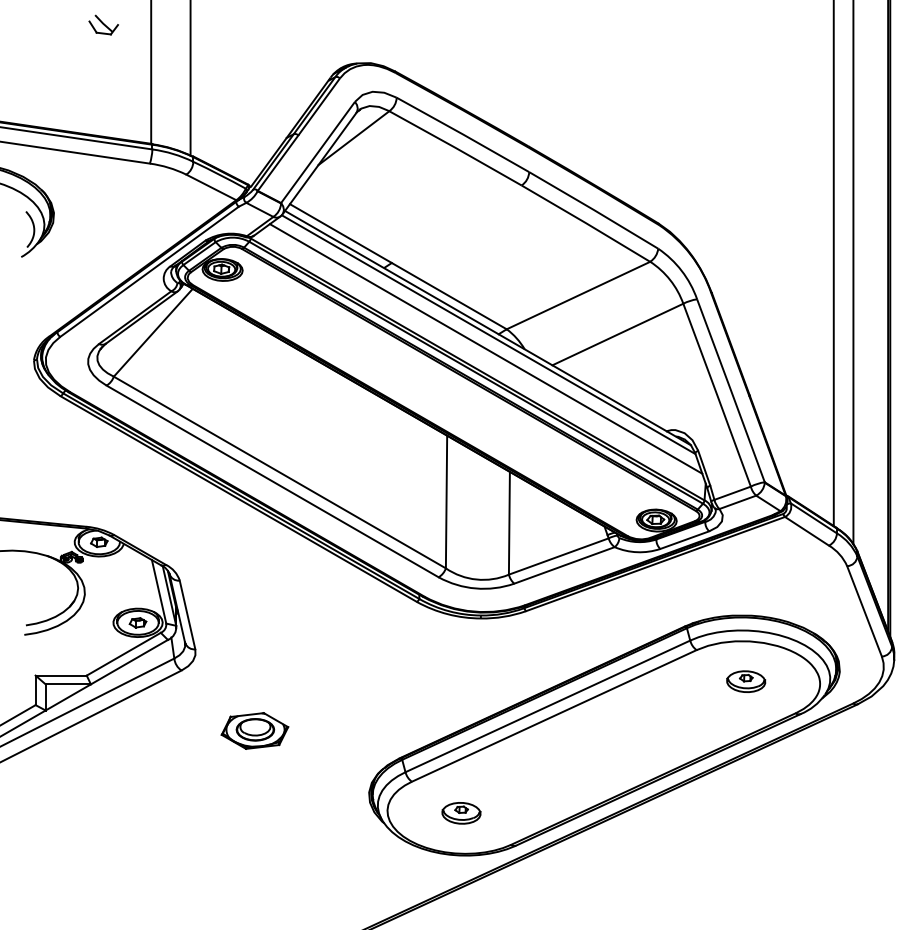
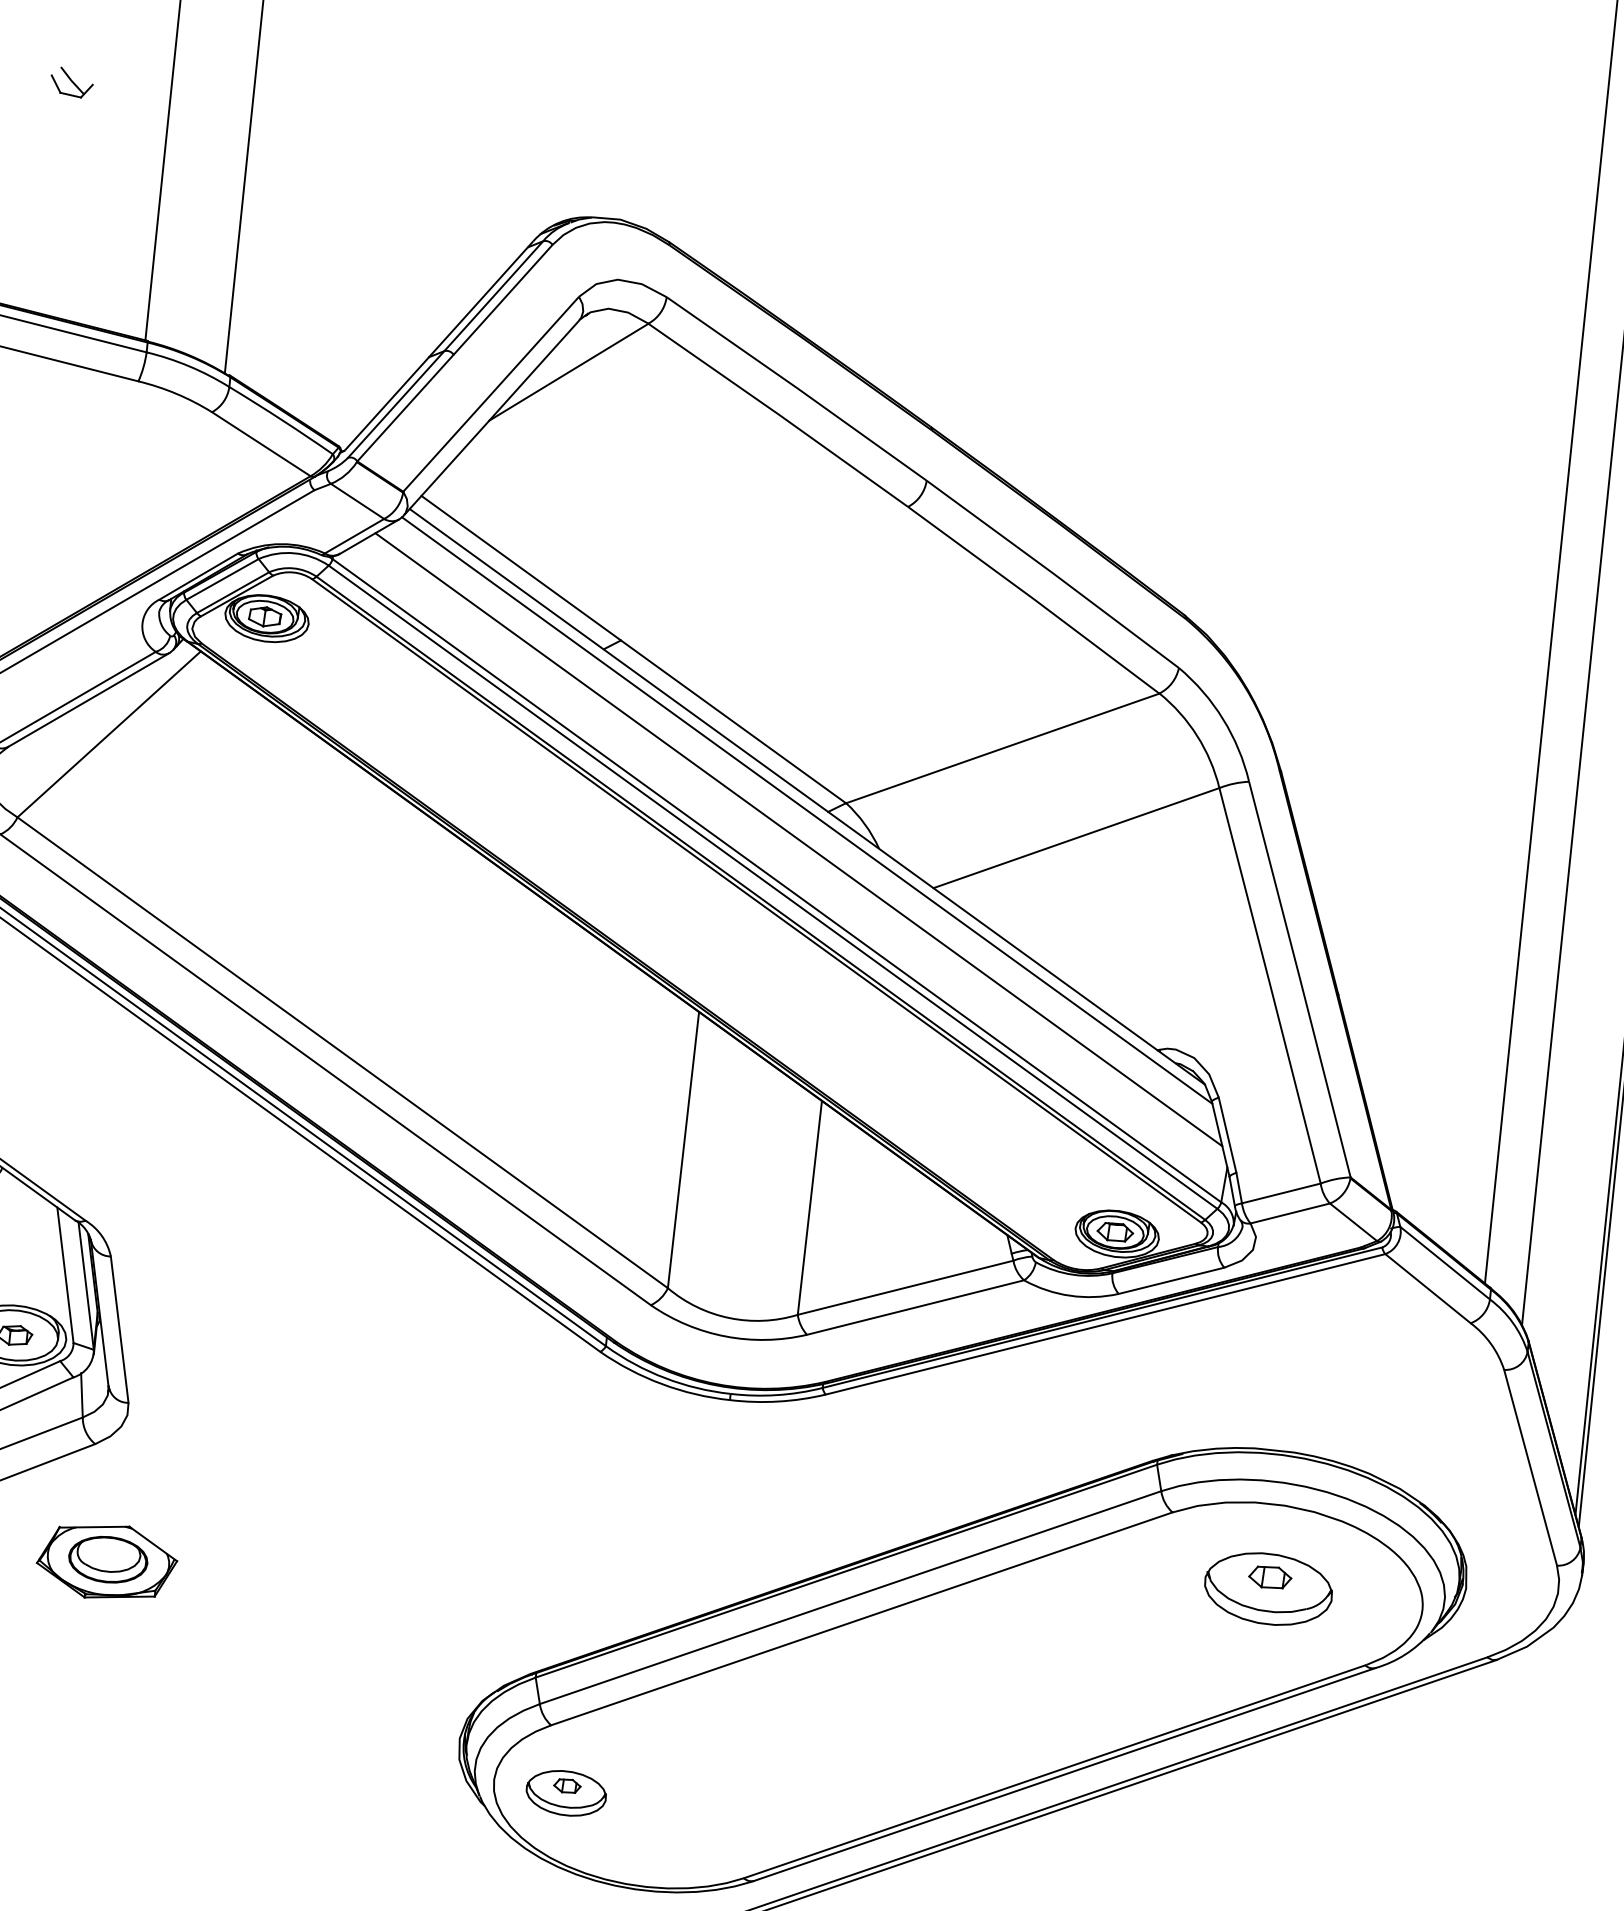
part: (103, 24) -> (71, 81), size x0.7
part: (746, 681) -> (1269, 1588), size x1.6
part: (254, 730) -> (106, 1560), moved
part: (461, 813) -> (566, 1793), moved

